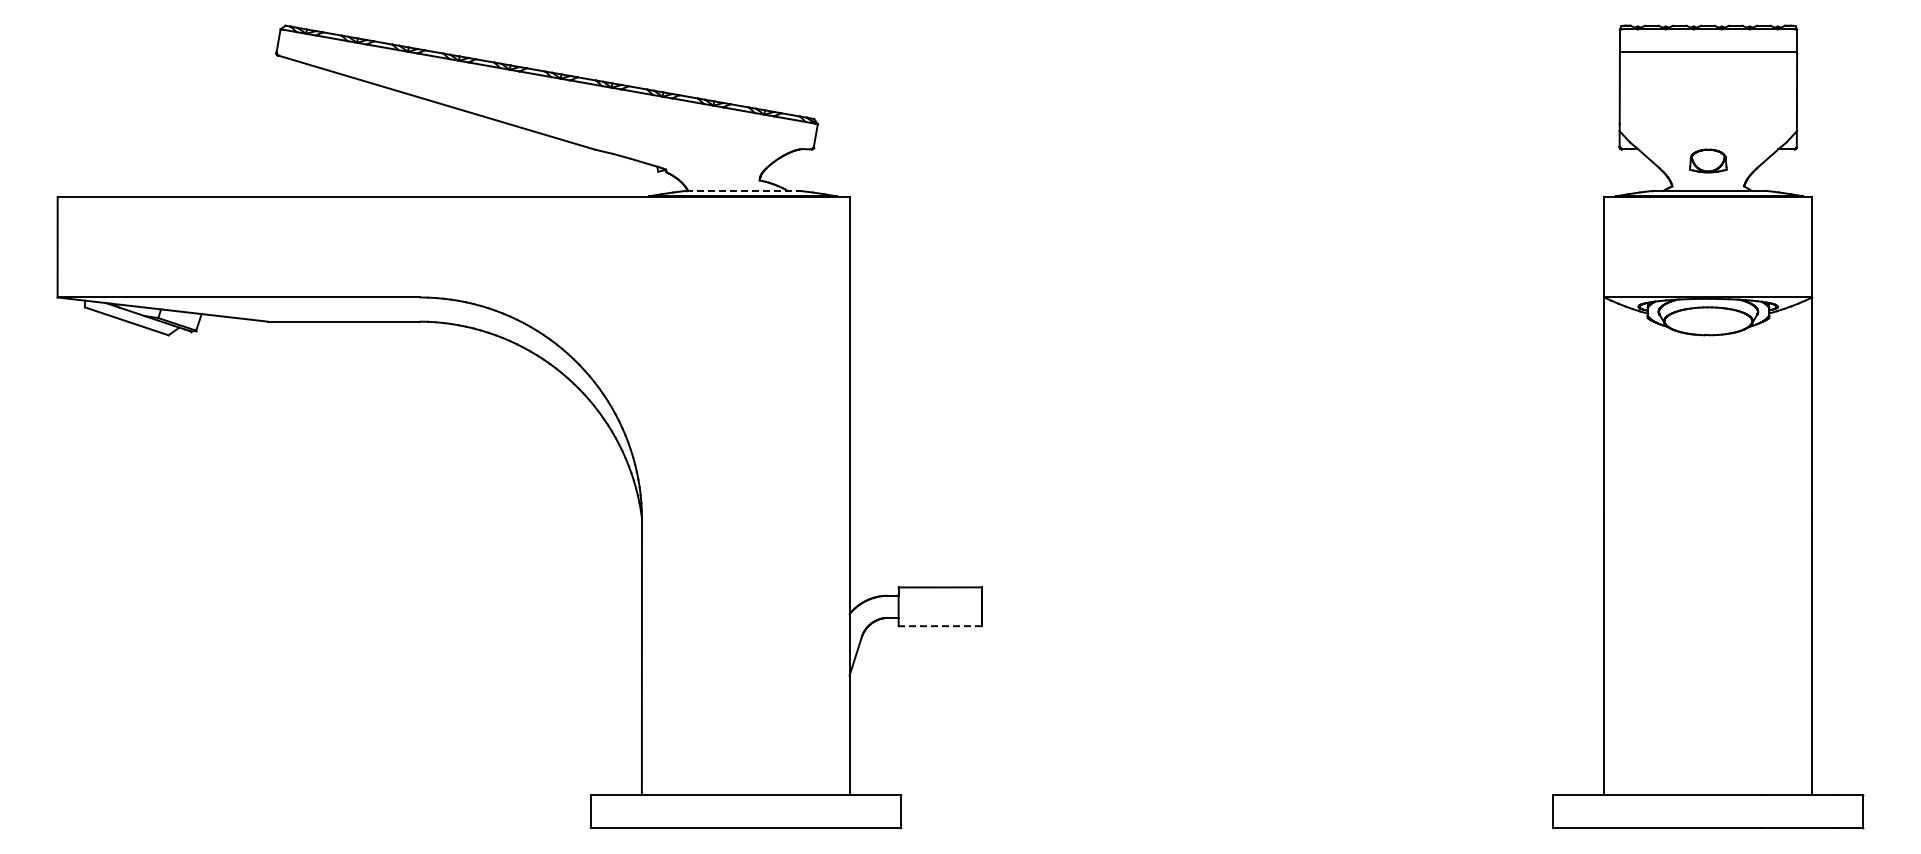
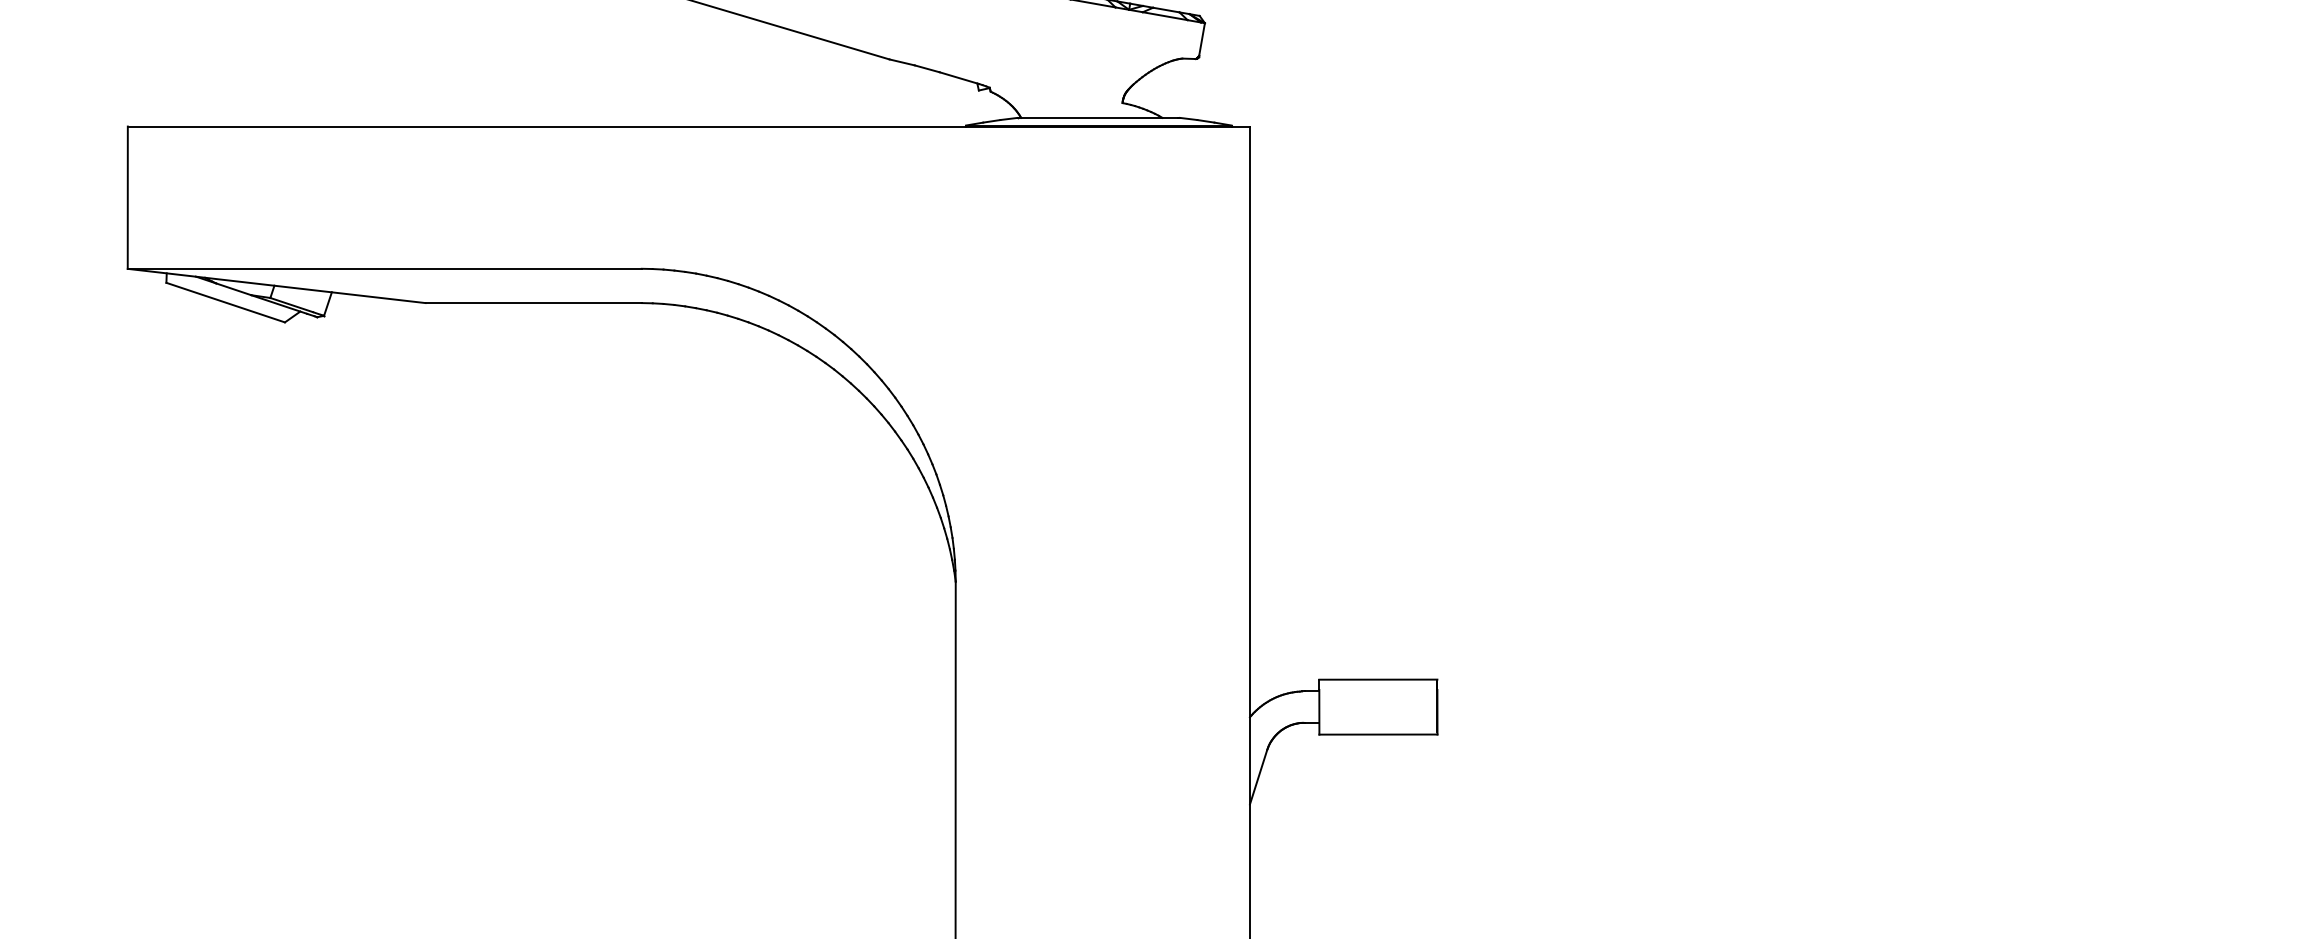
line: (742, 190) -> (1098, 117), dashed -> solid
line: (940, 626) -> (1378, 735), dashed -> solid

